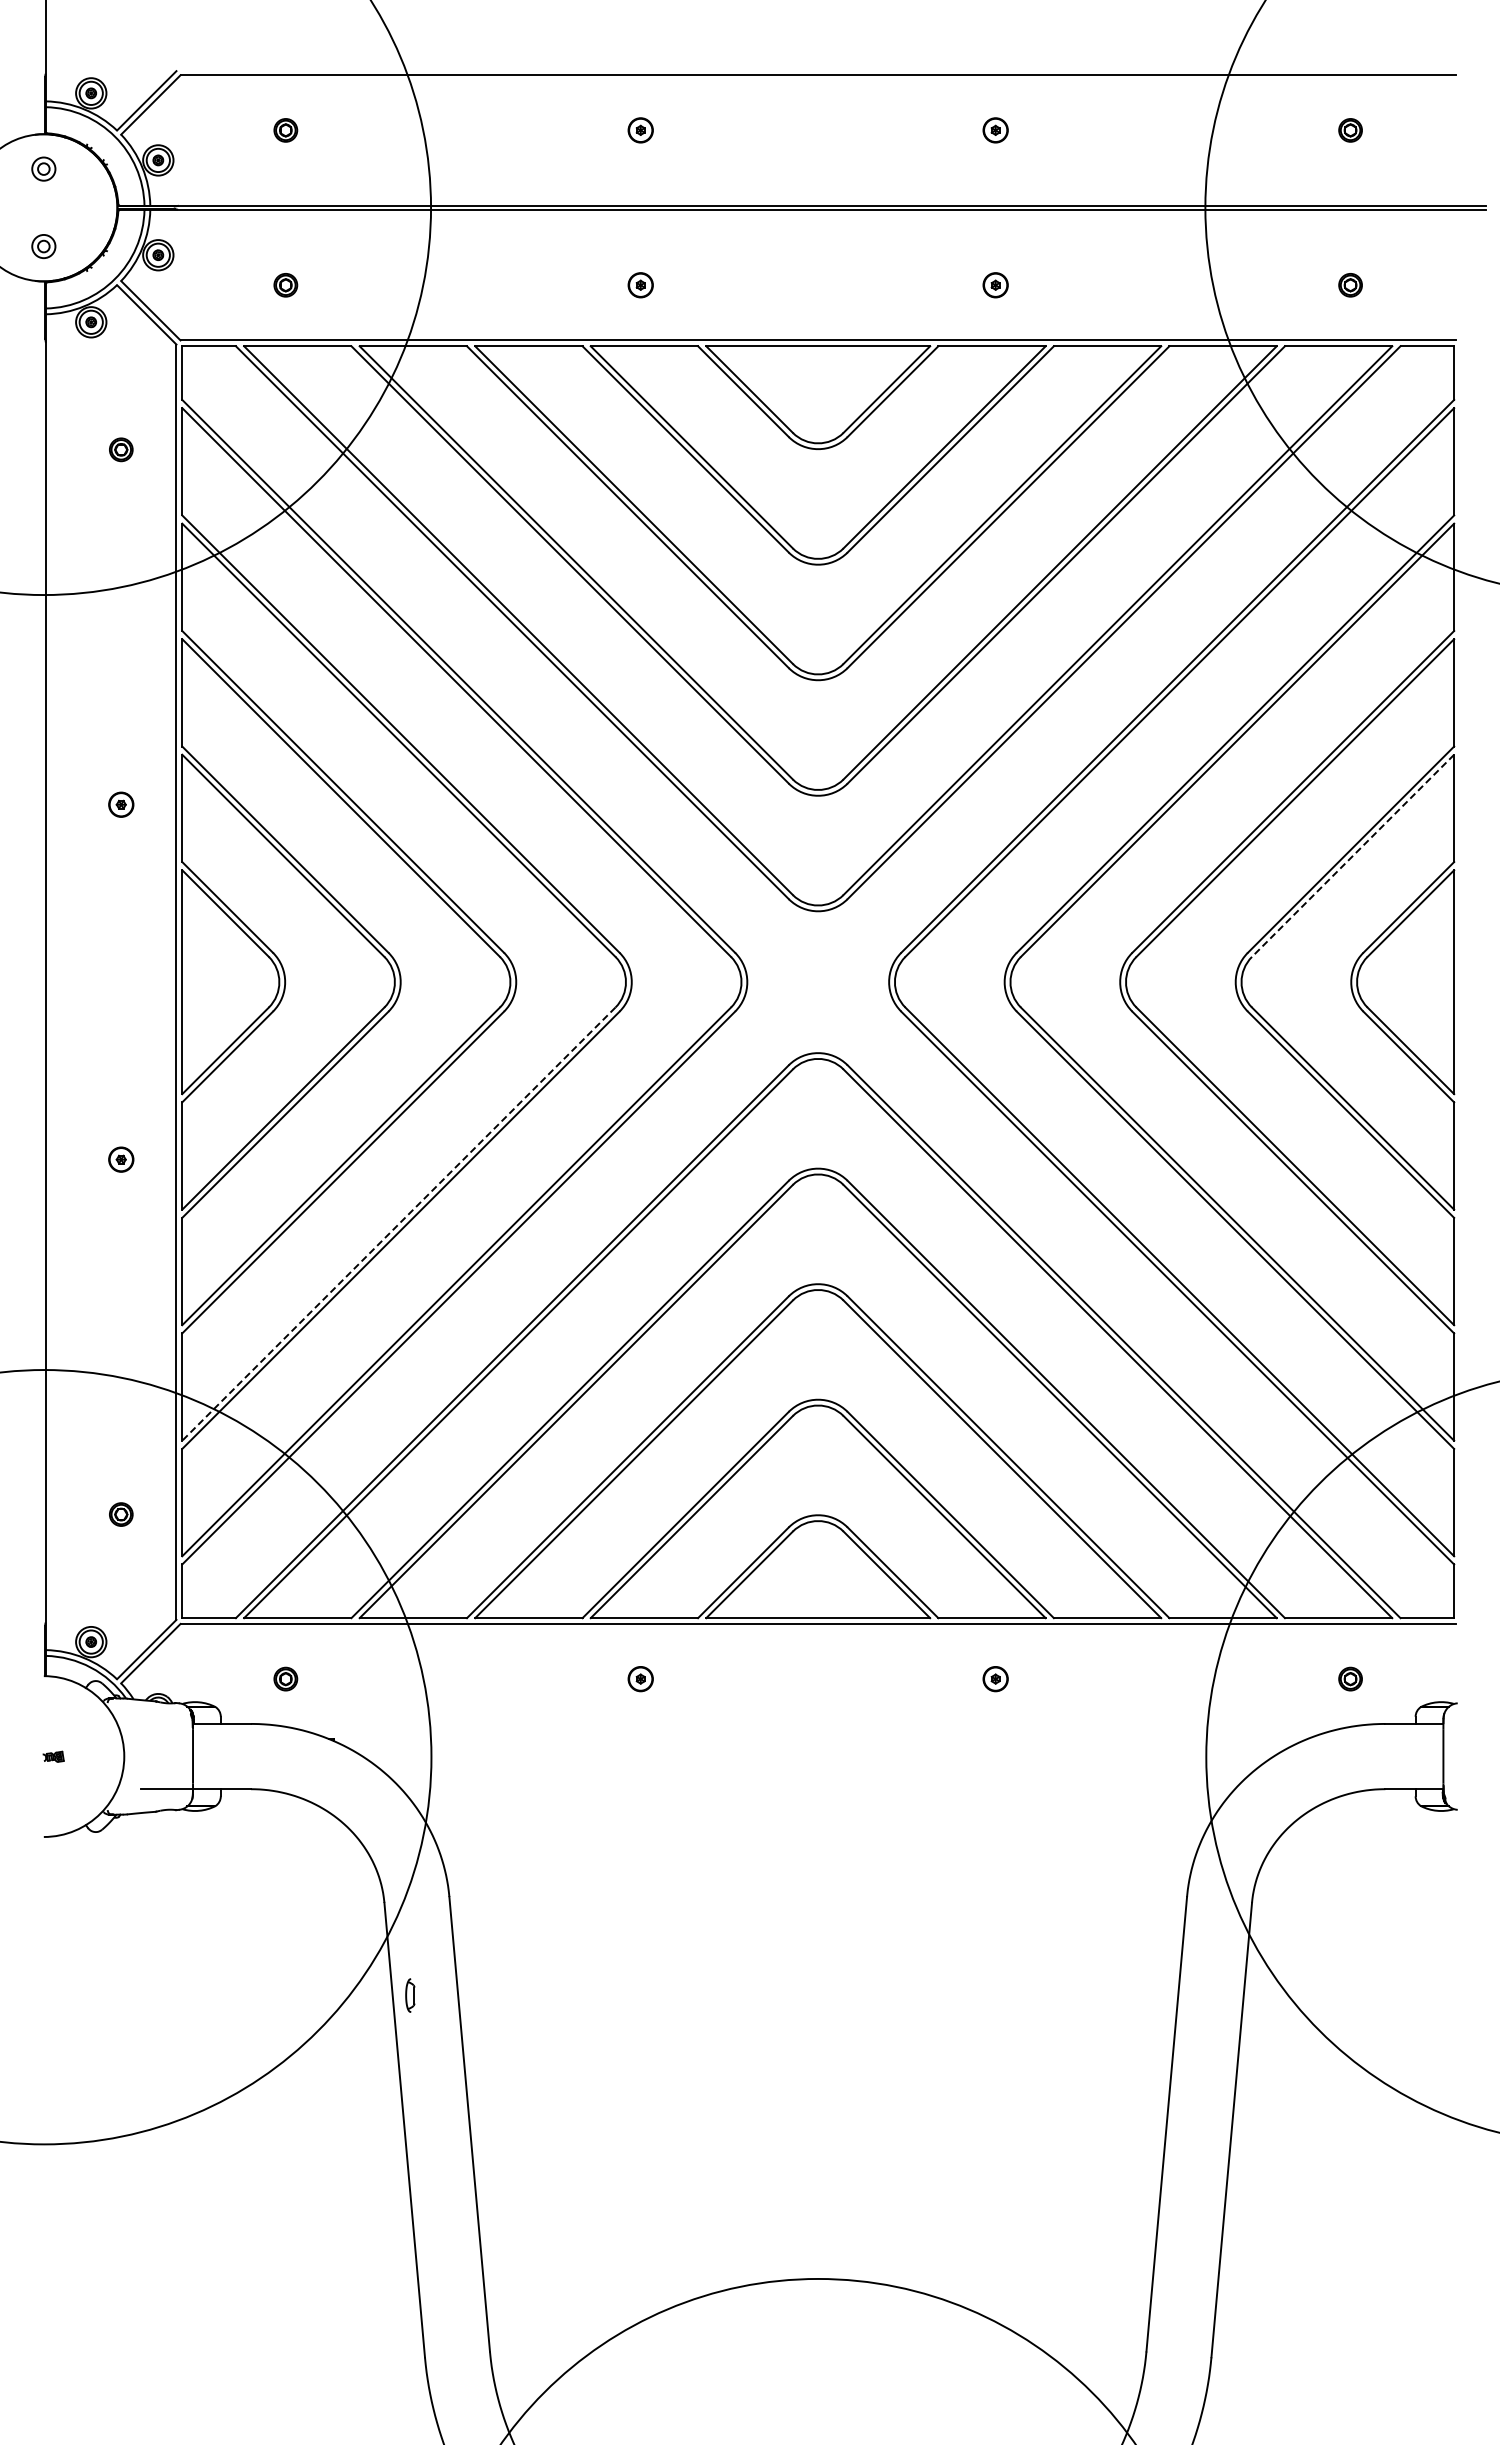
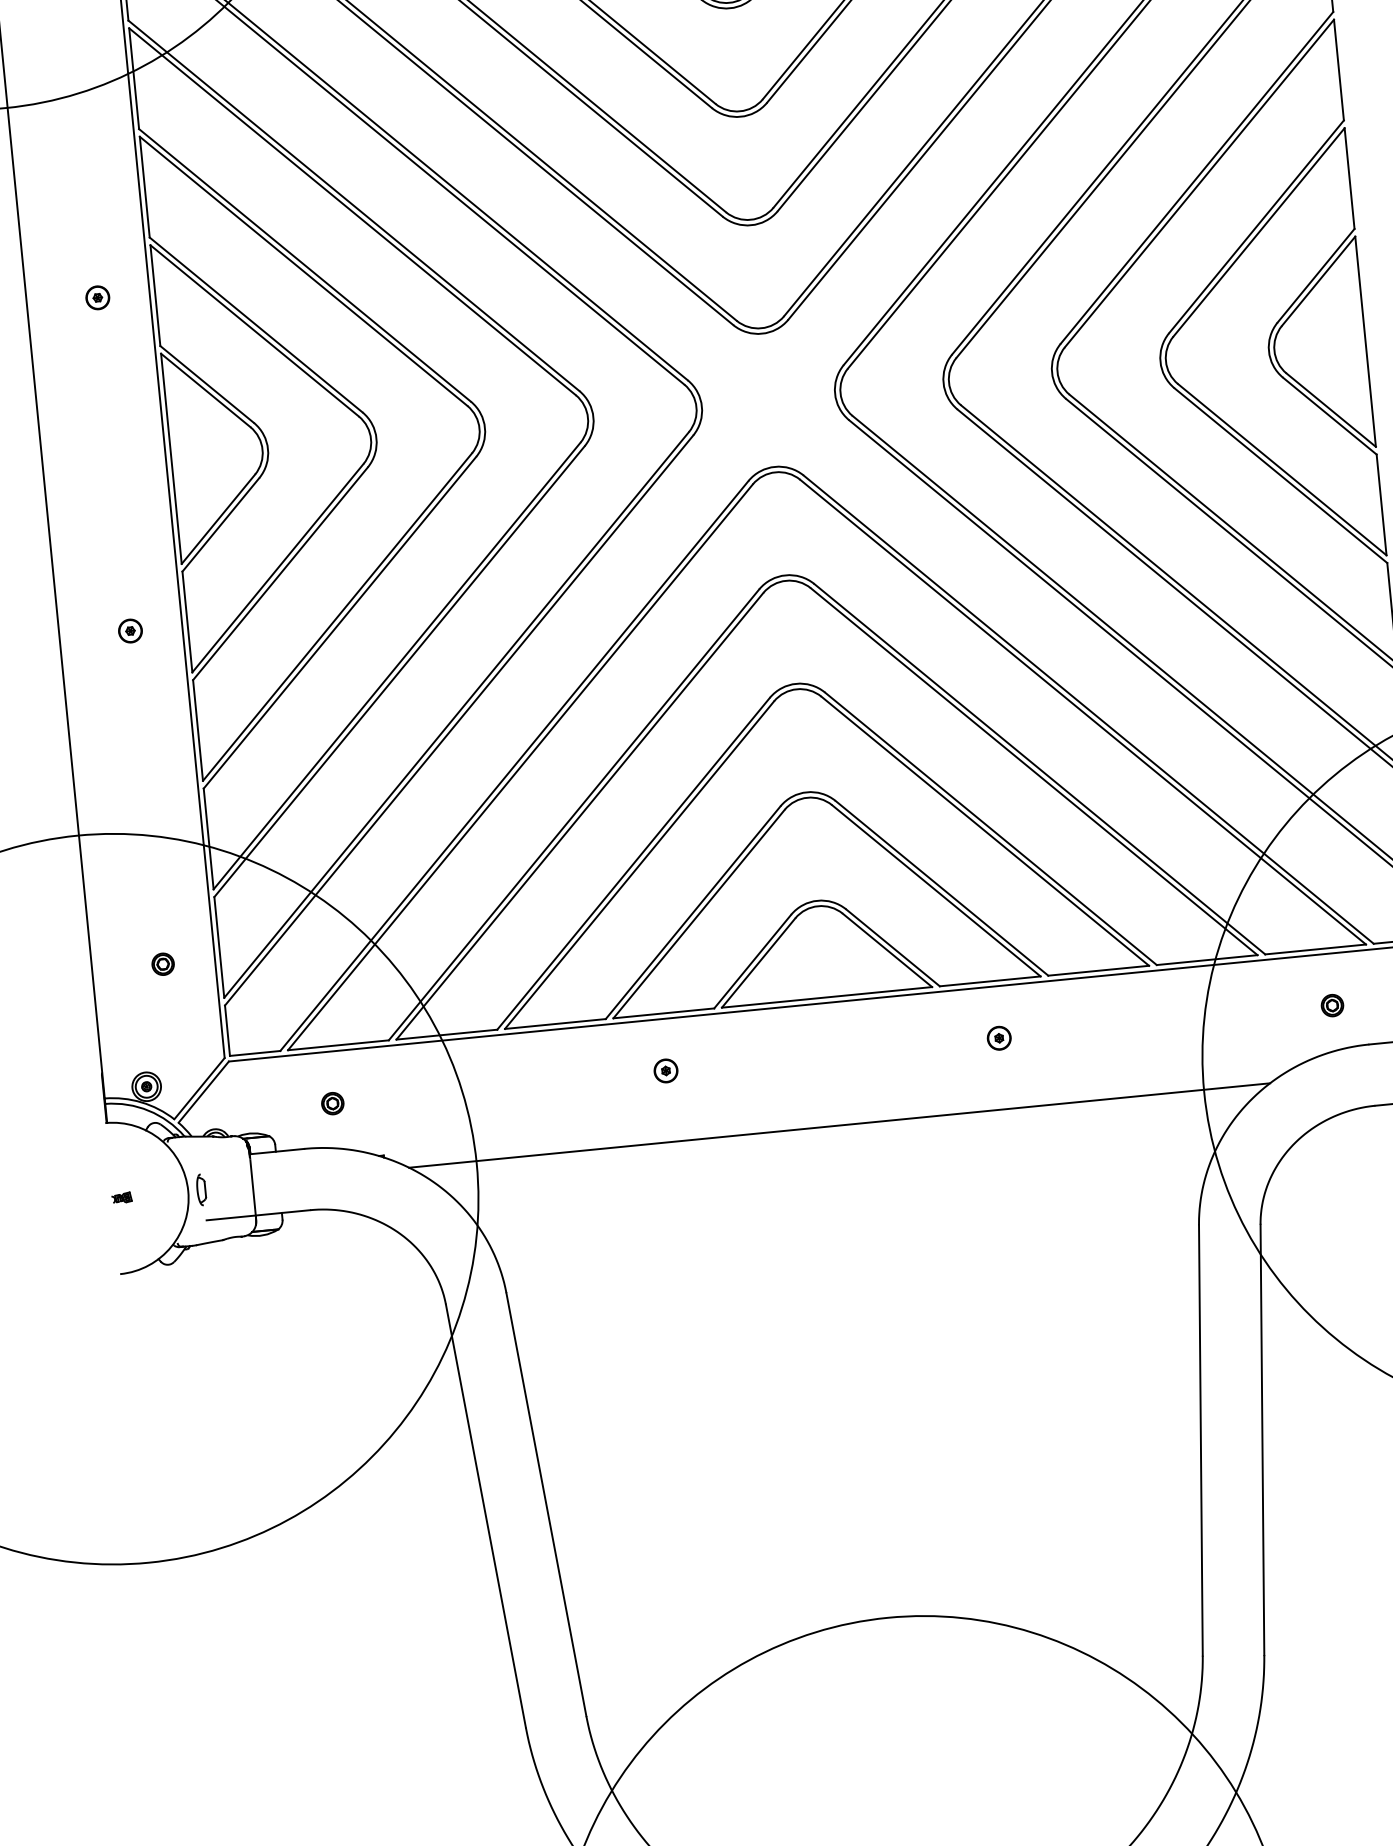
line: (1353, 855) -> (1259, 232), dashed -> solid
line: (398, 1224) -> (396, 666), dashed -> solid
line: (817, 1754) -> (838, 1125), added
part: (410, 1995) -> (201, 1189), moved

